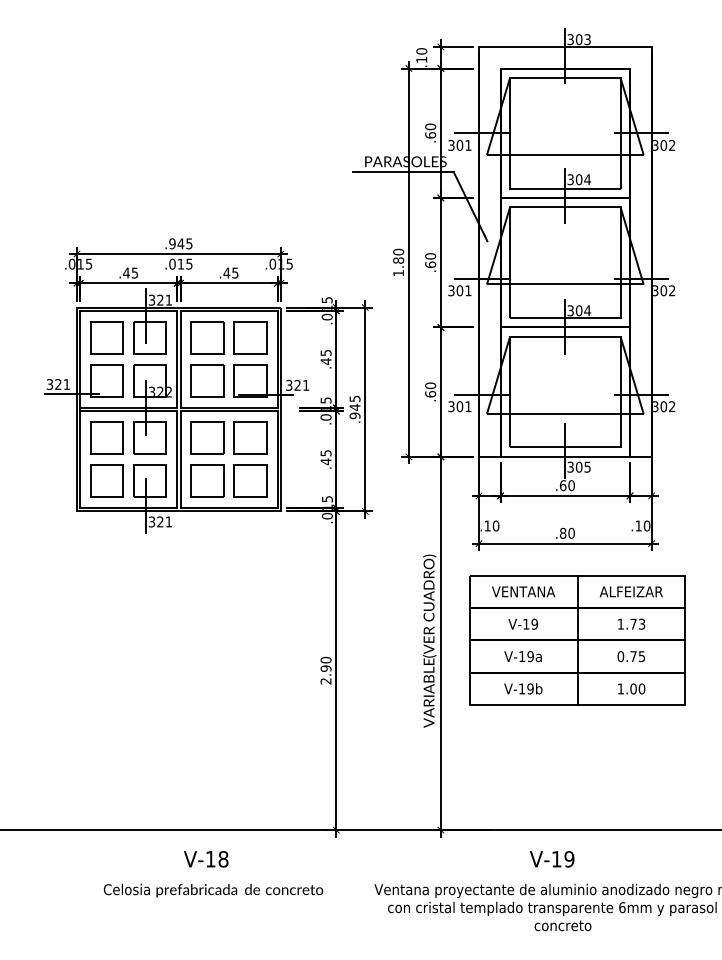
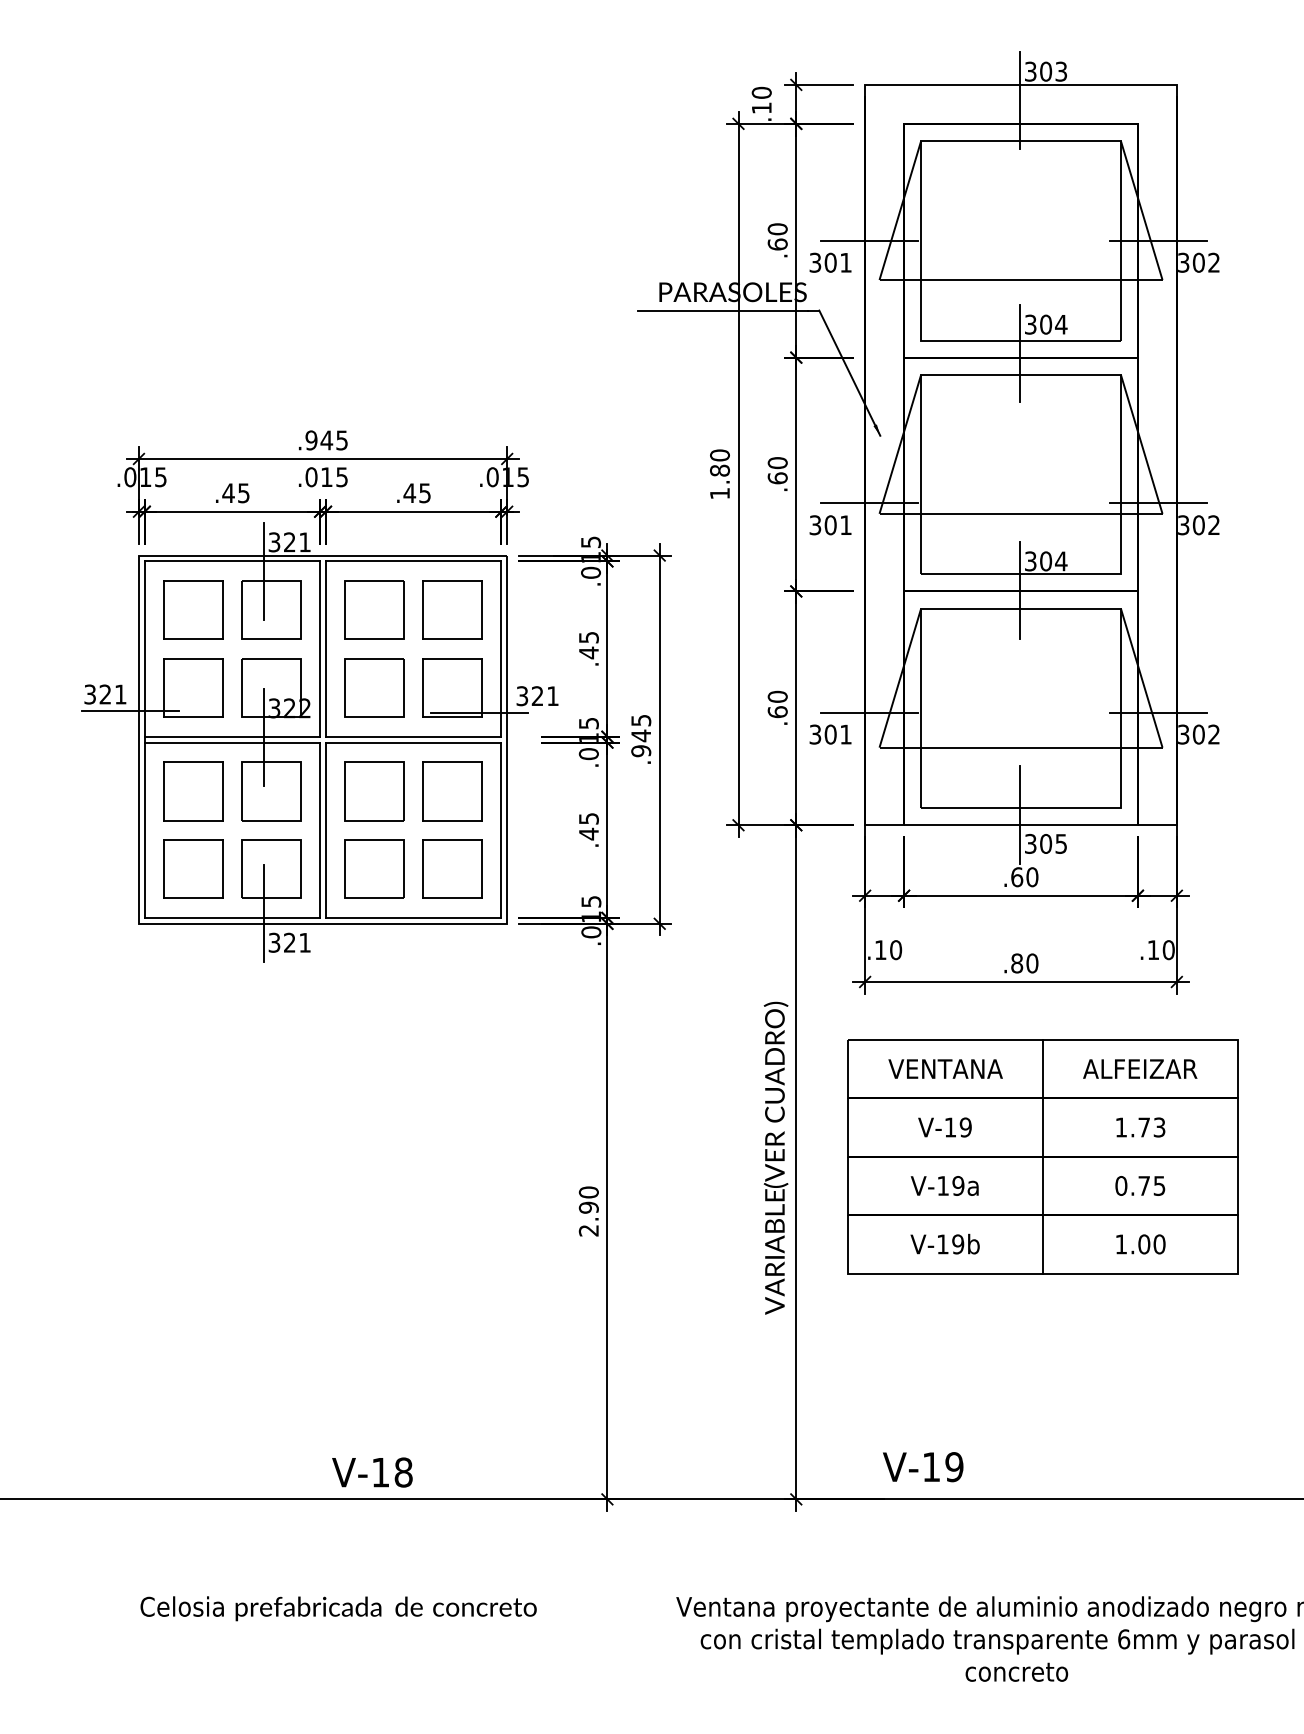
text: (206, 859) -> (372, 1472), moved
text: (552, 859) -> (923, 1467), moved
text: (213, 890) -> (338, 1608), moved

